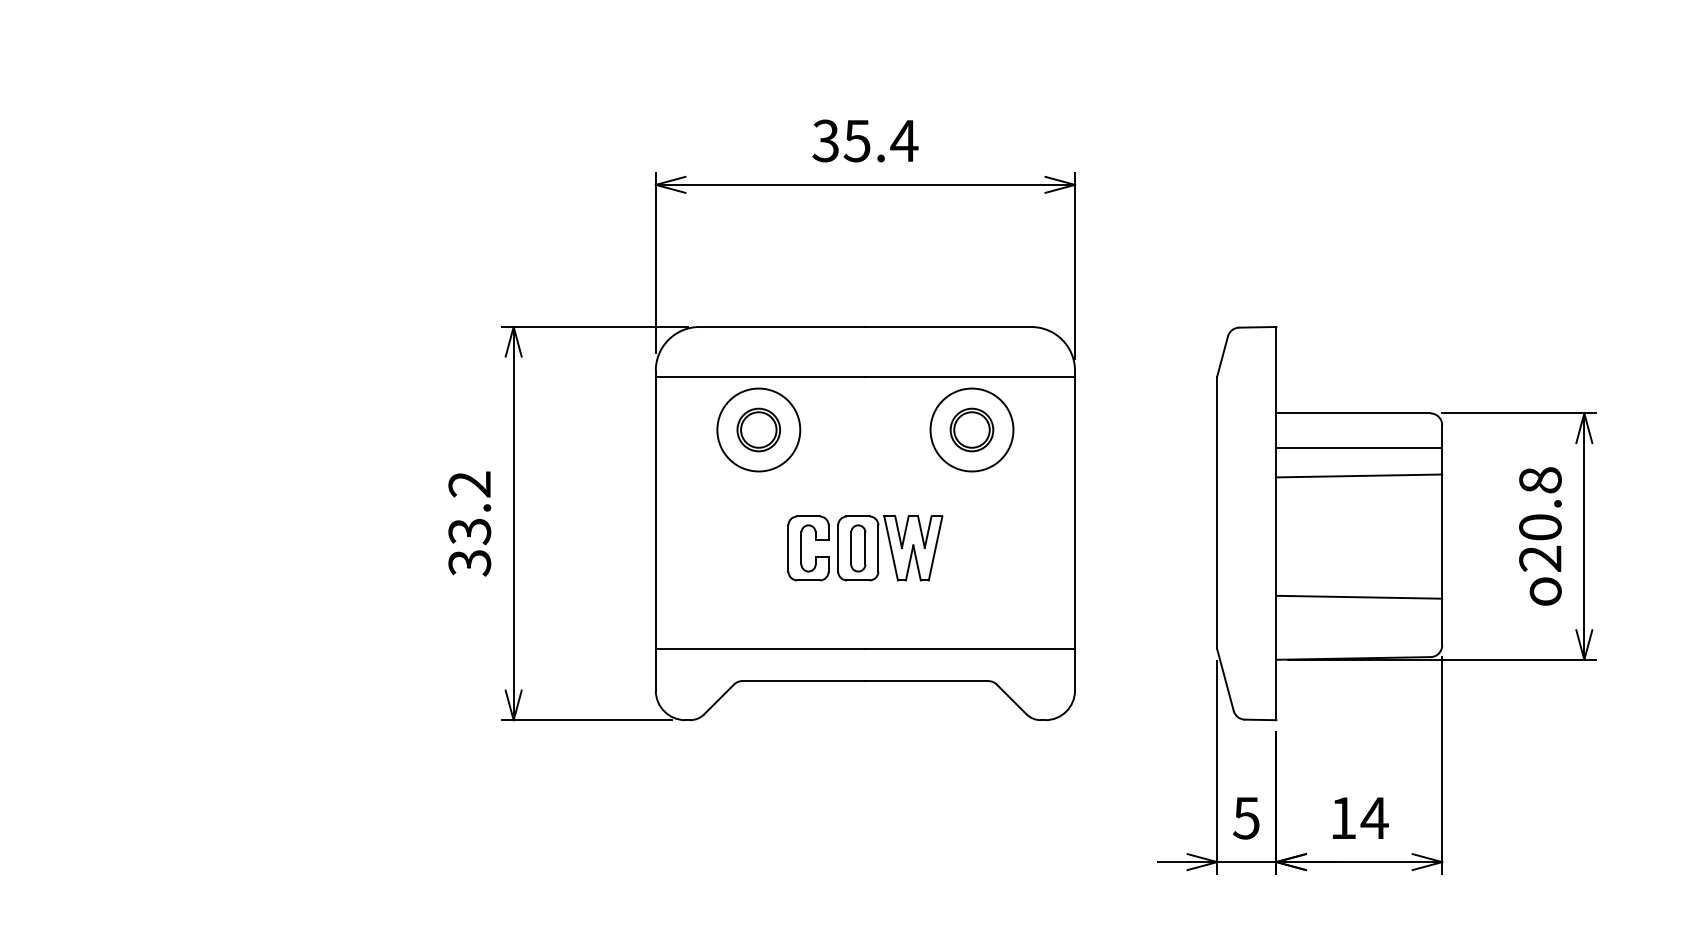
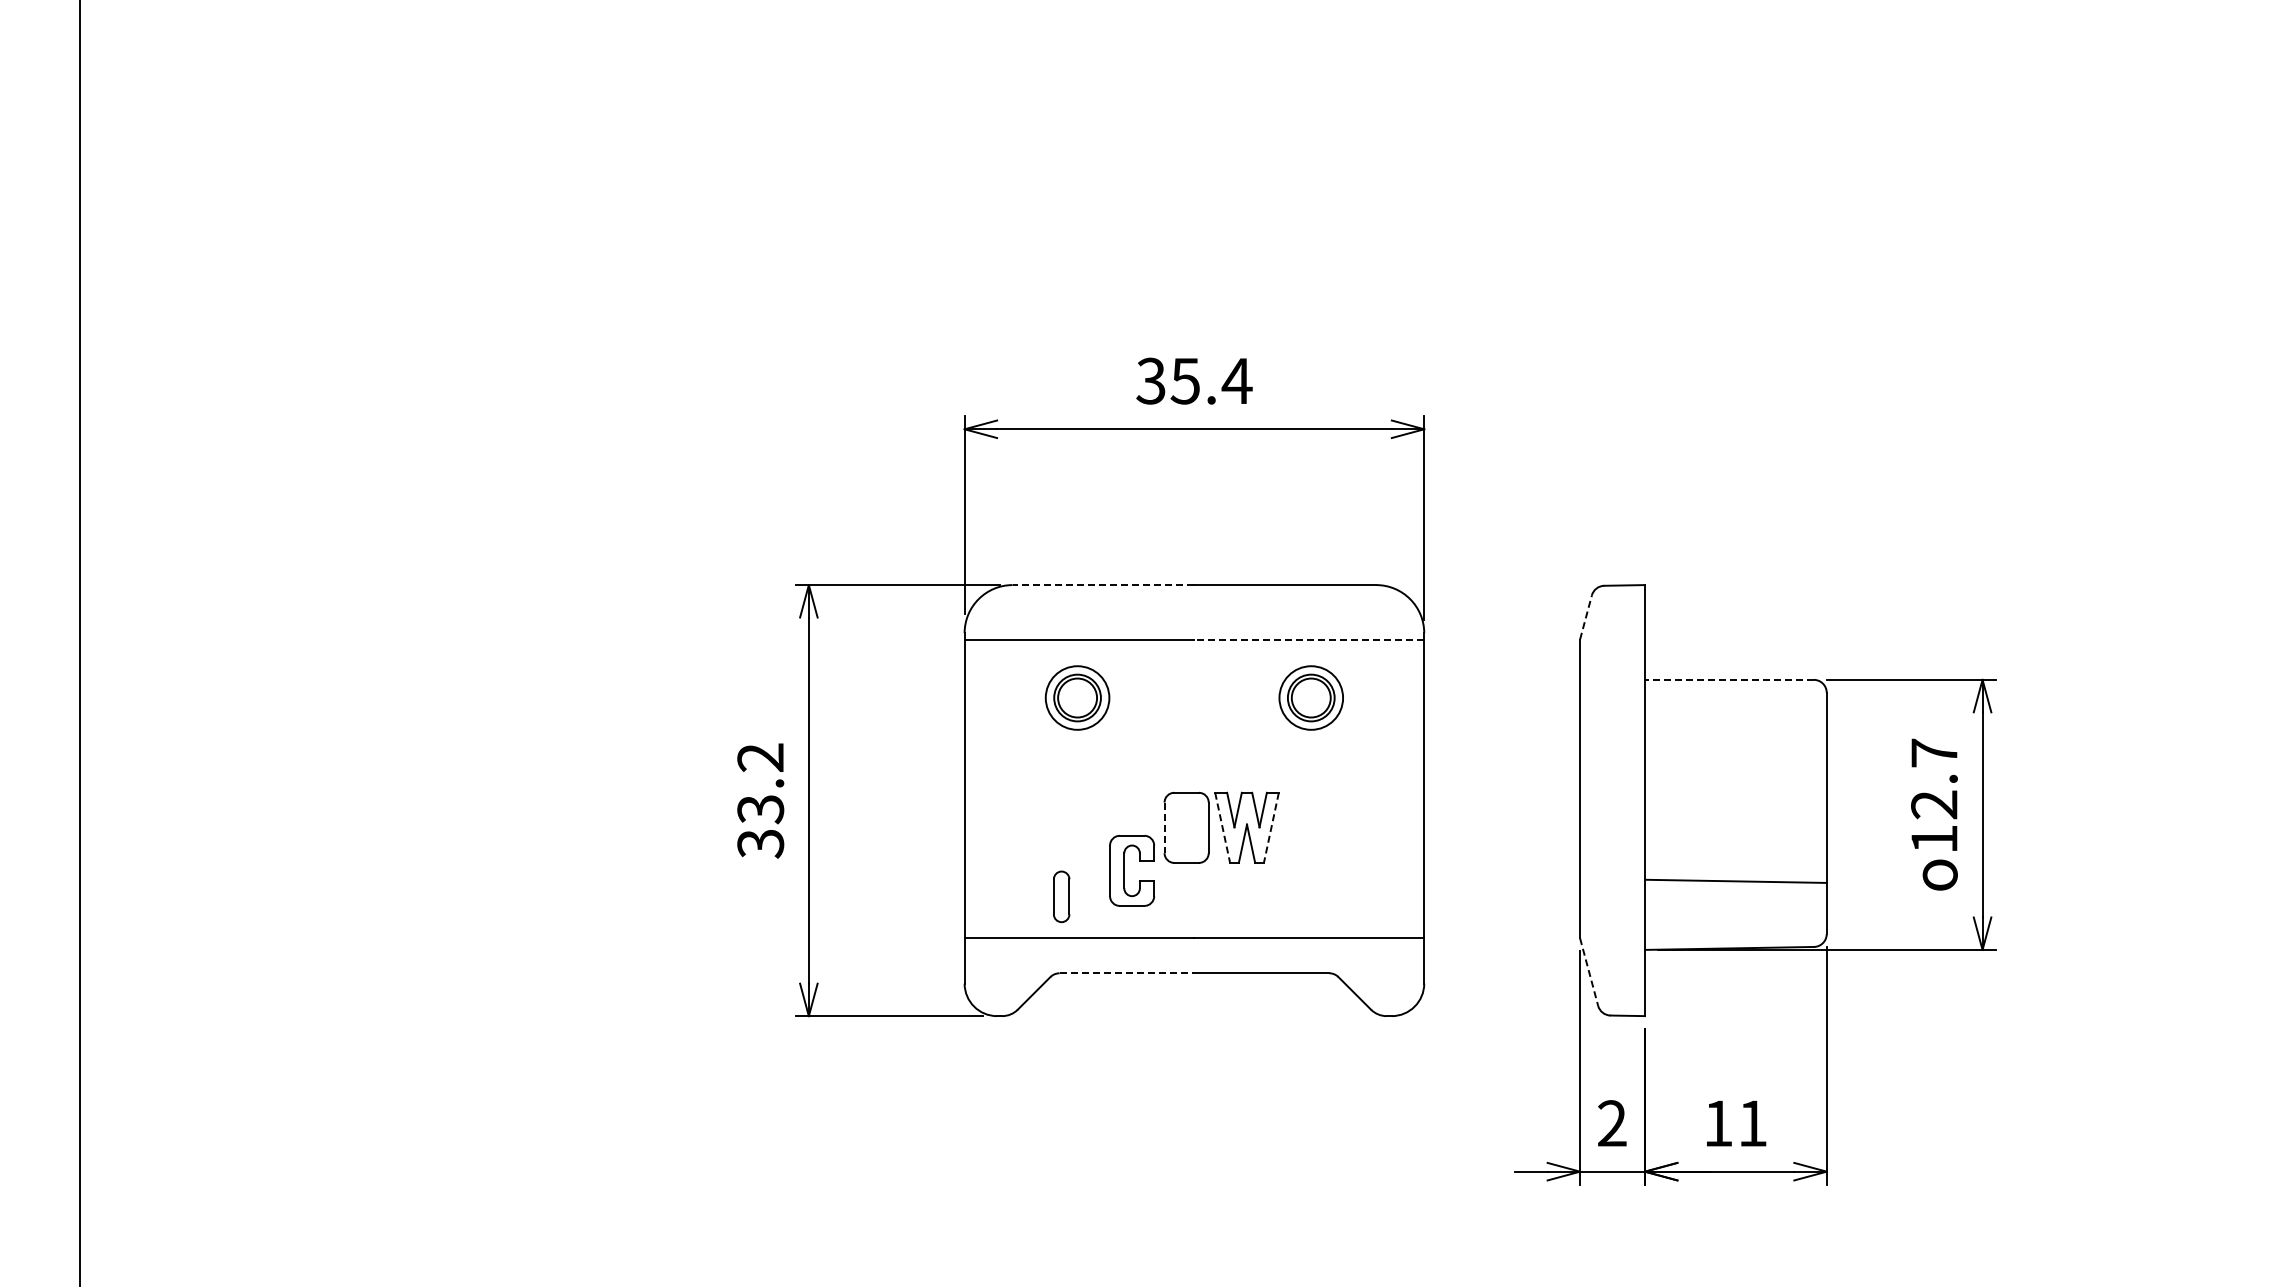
line: (782, 327) -> (1103, 585), solid -> dashed
line: (1222, 356) -> (1585, 617), solid -> dashed
line: (970, 376) -> (1309, 639), solid -> dashed
line: (1352, 413) -> (1728, 679), solid -> dashed
circle: (758, 429) -> (1077, 697), size x0.7
circle: (971, 429) -> (1310, 697), size x0.7
line: (1358, 447) -> (1735, 717), removed
line: (1358, 475) -> (1735, 747), removed
text: (1540, 518) -> (1934, 795), 20.8 -> 12.7
part: (801, 548) -> (1124, 870), moved
part: (858, 548) -> (1061, 896), moved
line: (891, 548) -> (1222, 827), solid -> dashed
line: (935, 548) -> (1271, 827), solid -> dashed
line: (838, 549) -> (1164, 828), solid -> dashed
line: (1225, 680) -> (1589, 972), solid -> dashed
line: (804, 681) -> (1127, 973), solid -> dashed
text: (1245, 818) -> (1611, 1123), 5 -> 2
text: (1374, 818) -> (1752, 1123), 14 -> 11

